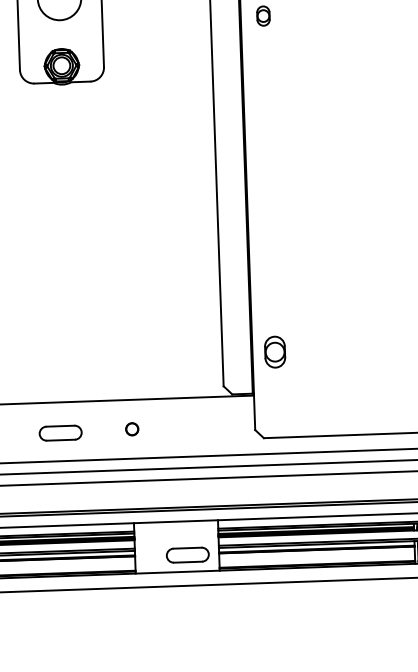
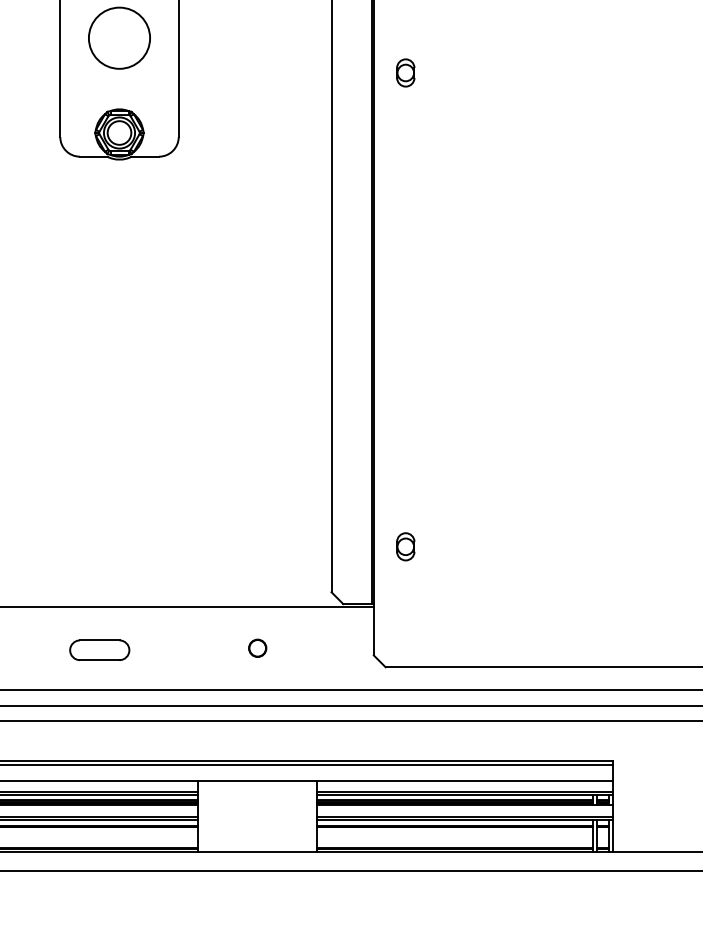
part: (274, 352) -> (405, 546), size x0.62
circle: (132, 428) -> (257, 647), moved
part: (187, 554) -> (272, 827), removed

